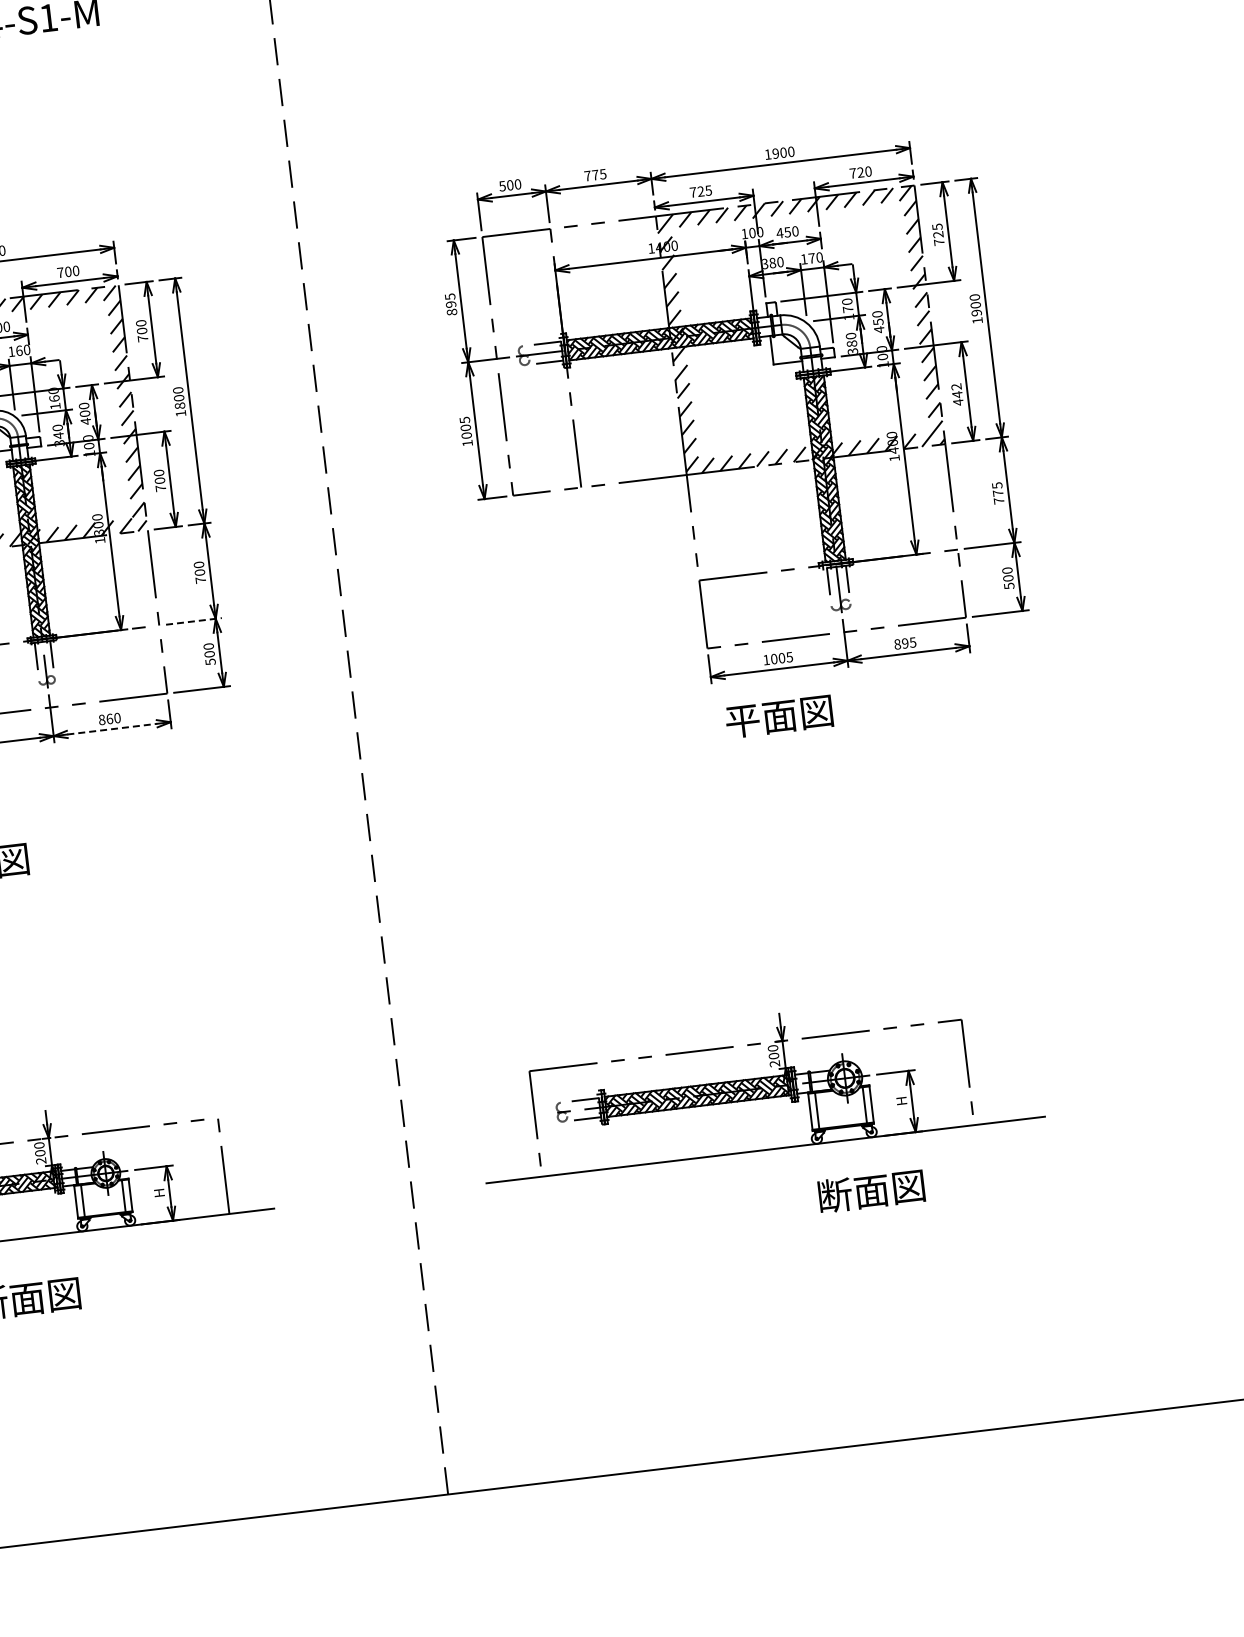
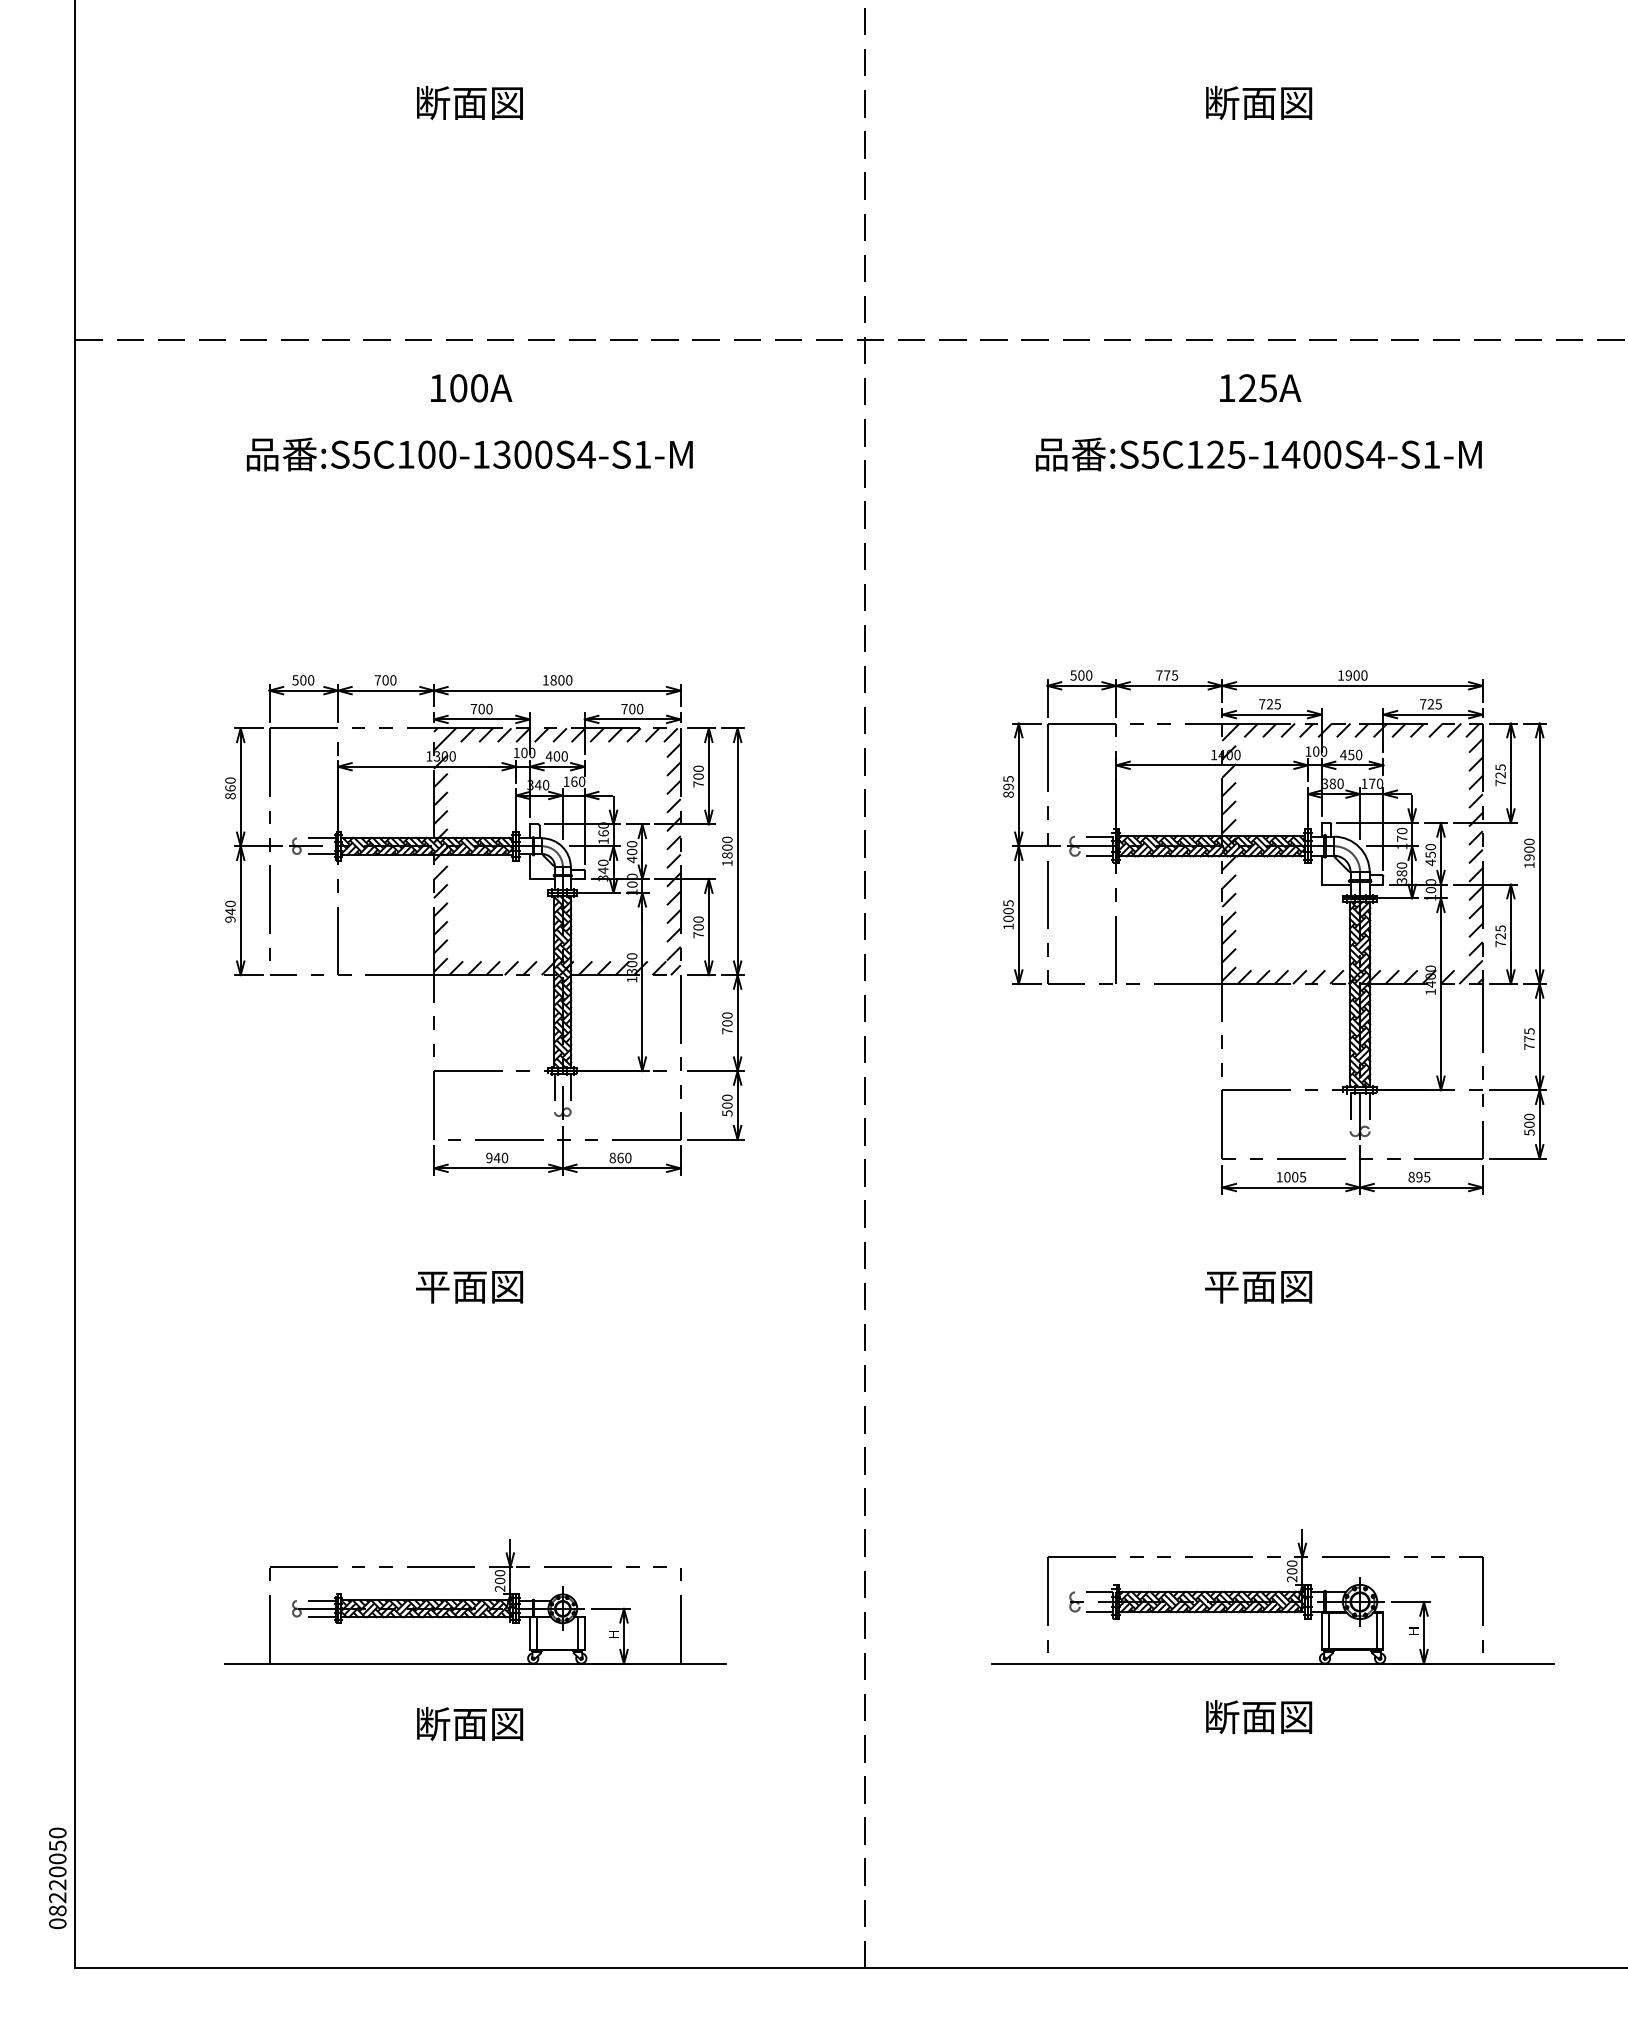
text: (868, 171) -> (1438, 704), 720 -> 725
text: (957, 394) -> (1500, 936), 442 -> 725
line: (194, 621) -> (716, 1071), dashed -> solid
text: (779, 717) -> (1258, 1287), moved
line: (112, 729) -> (622, 1168), dashed -> solid
part: (757, 1083) -> (1272, 1596), moved
text: (872, 1191) -> (1259, 1717), moved

